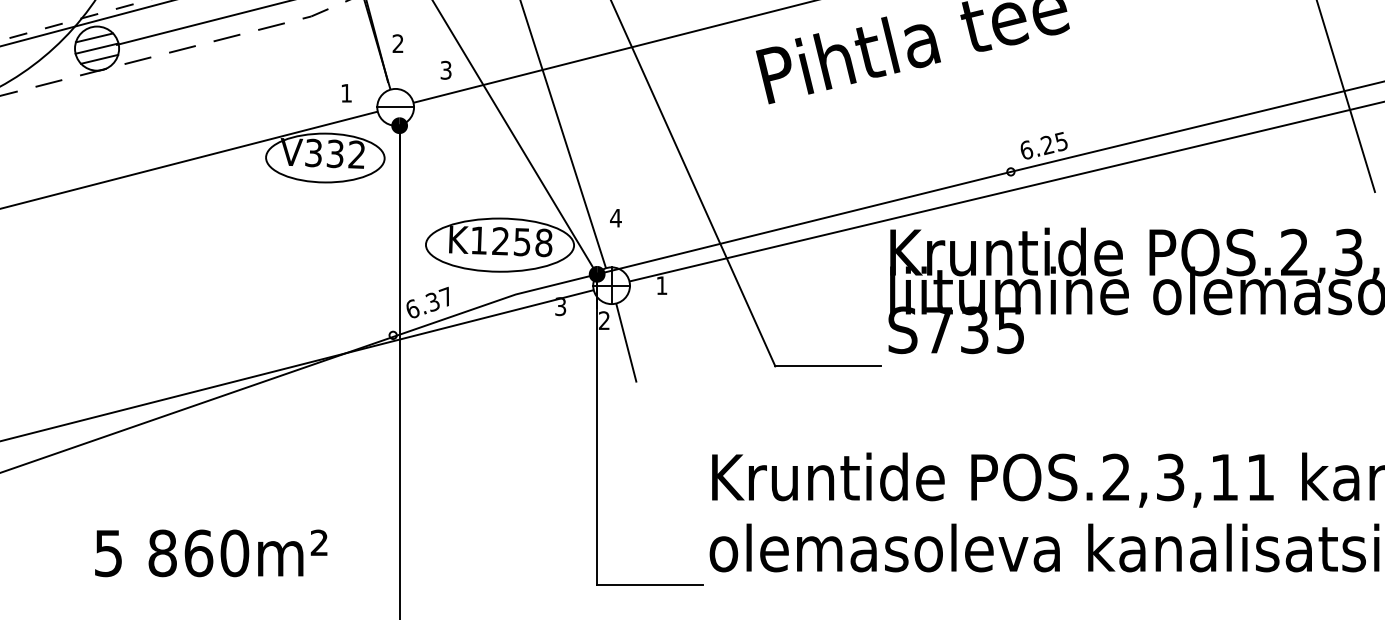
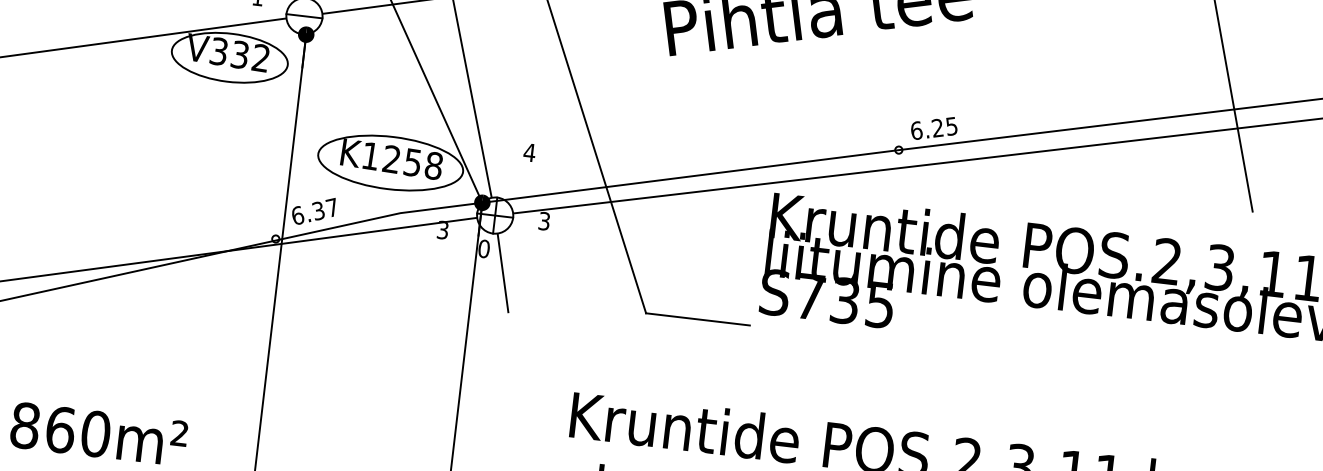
text: (615, 218) -> (529, 152), moved
text: (661, 285) -> (544, 221), 1 -> 3
text: (604, 320) -> (484, 248), 2 -> 0

